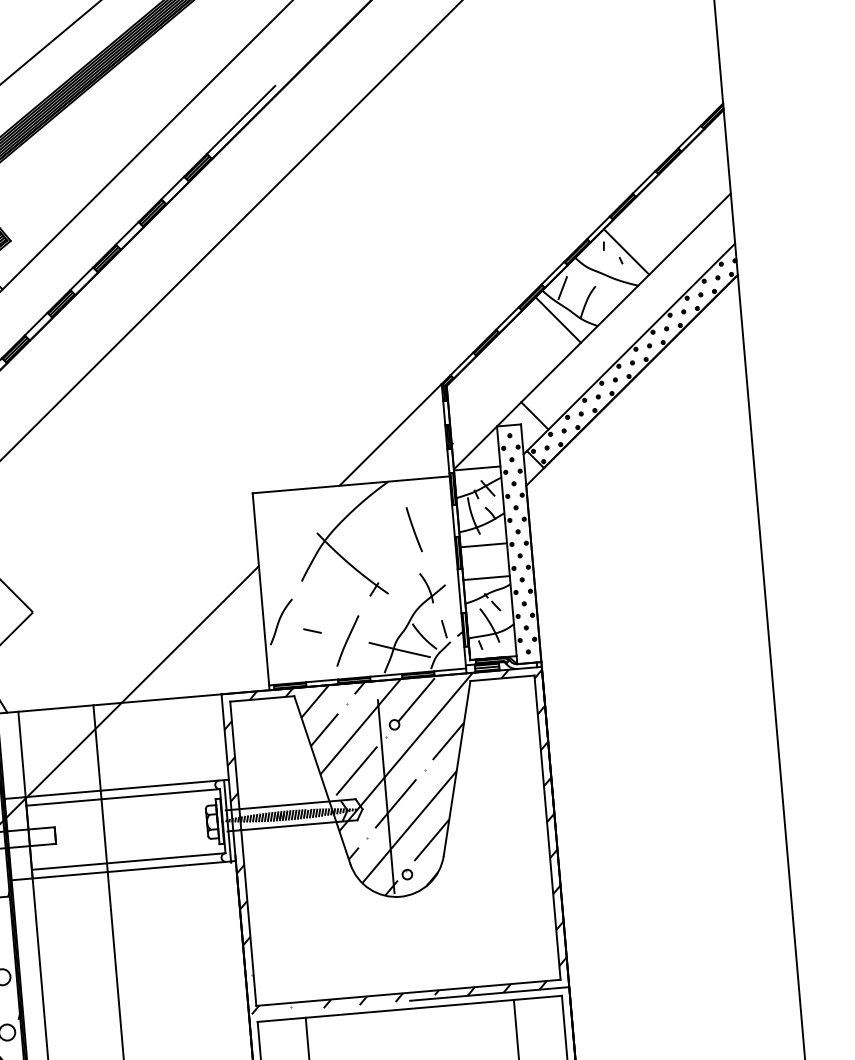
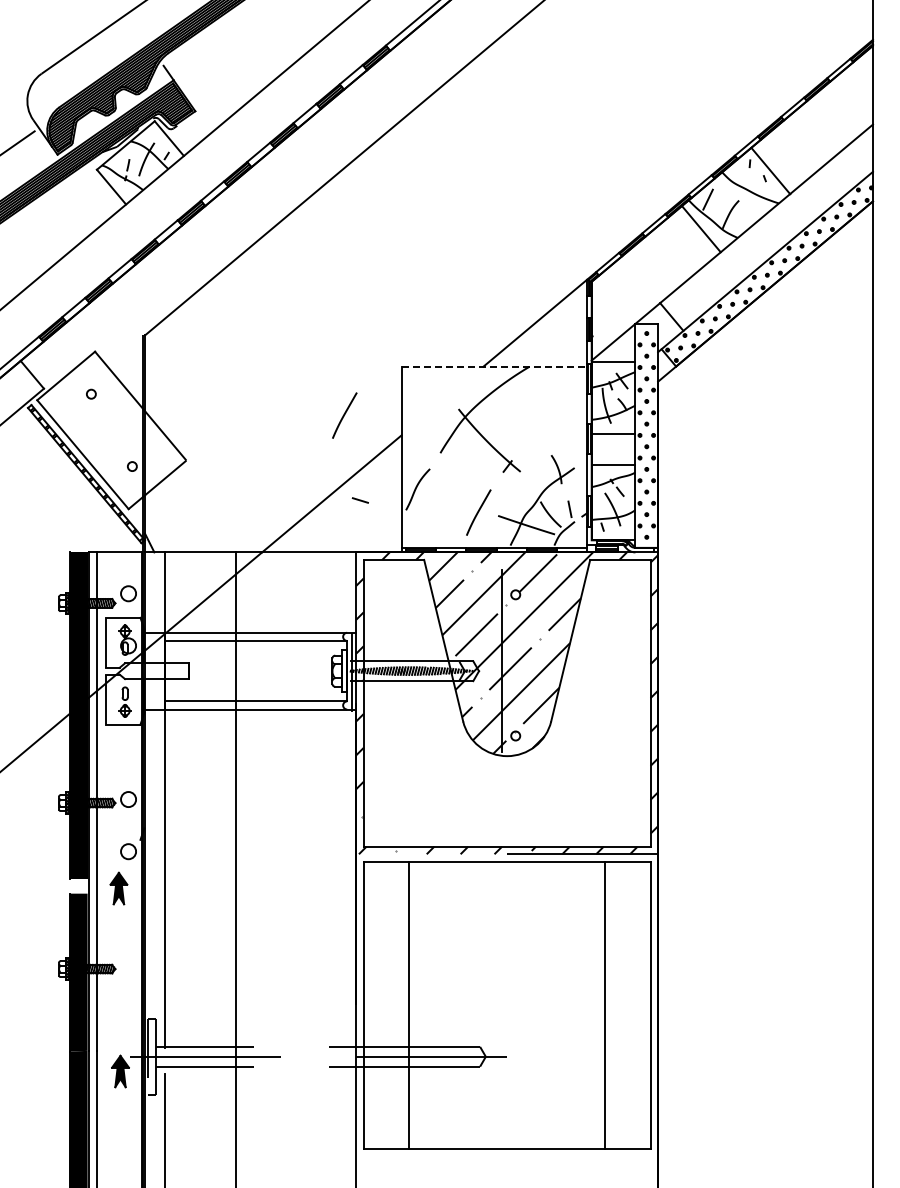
line: (351, 484) -> (494, 366), solid -> dashed
line: (413, 529) -> (549, 413), removed
curve: (196, 550) -> (344, 415), added
line: (311, 631) -> (359, 500), moved

